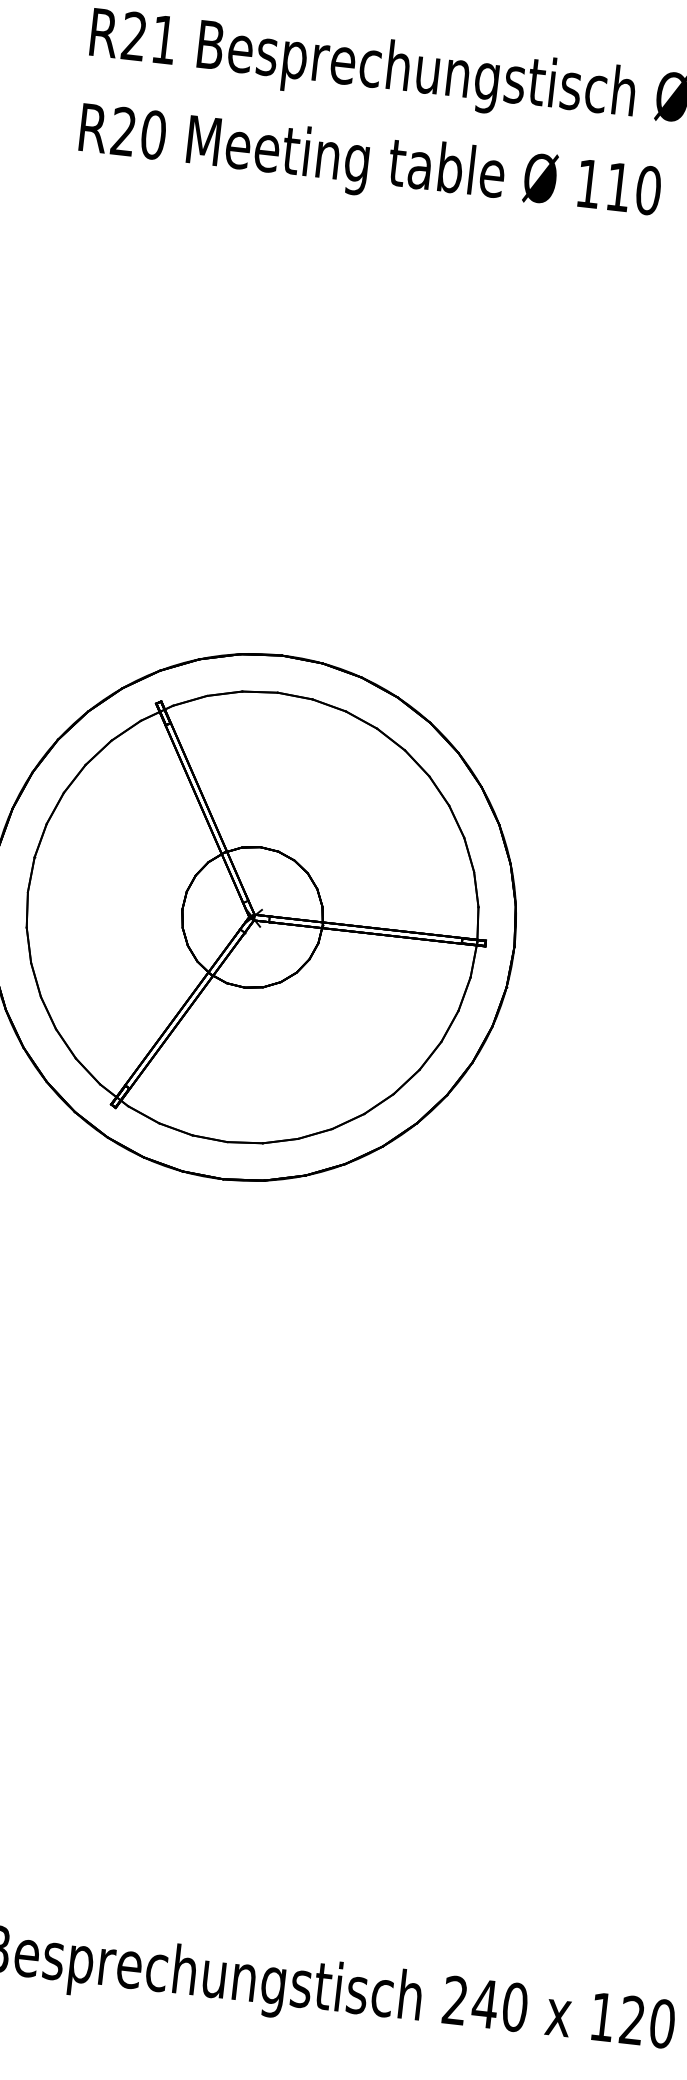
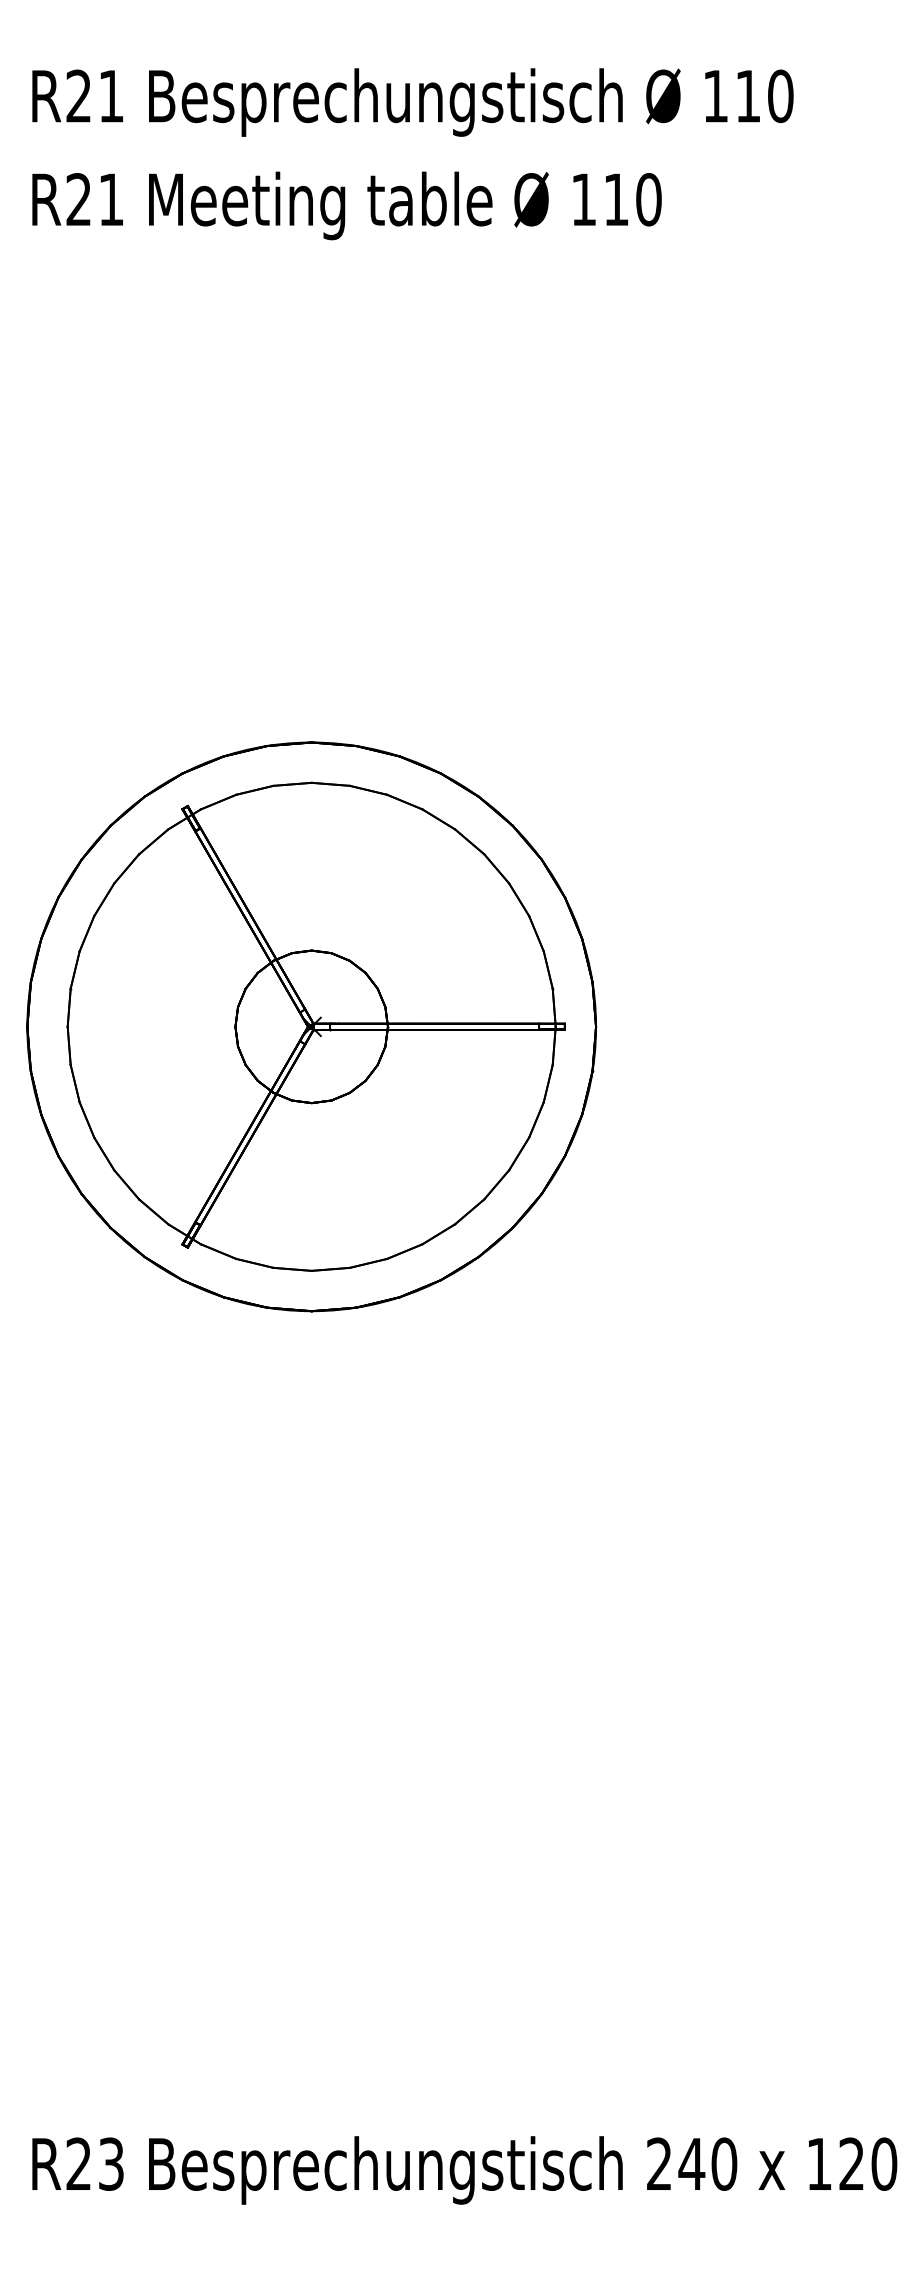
text: (153, 134) -> (111, 199), R20 -> R21

